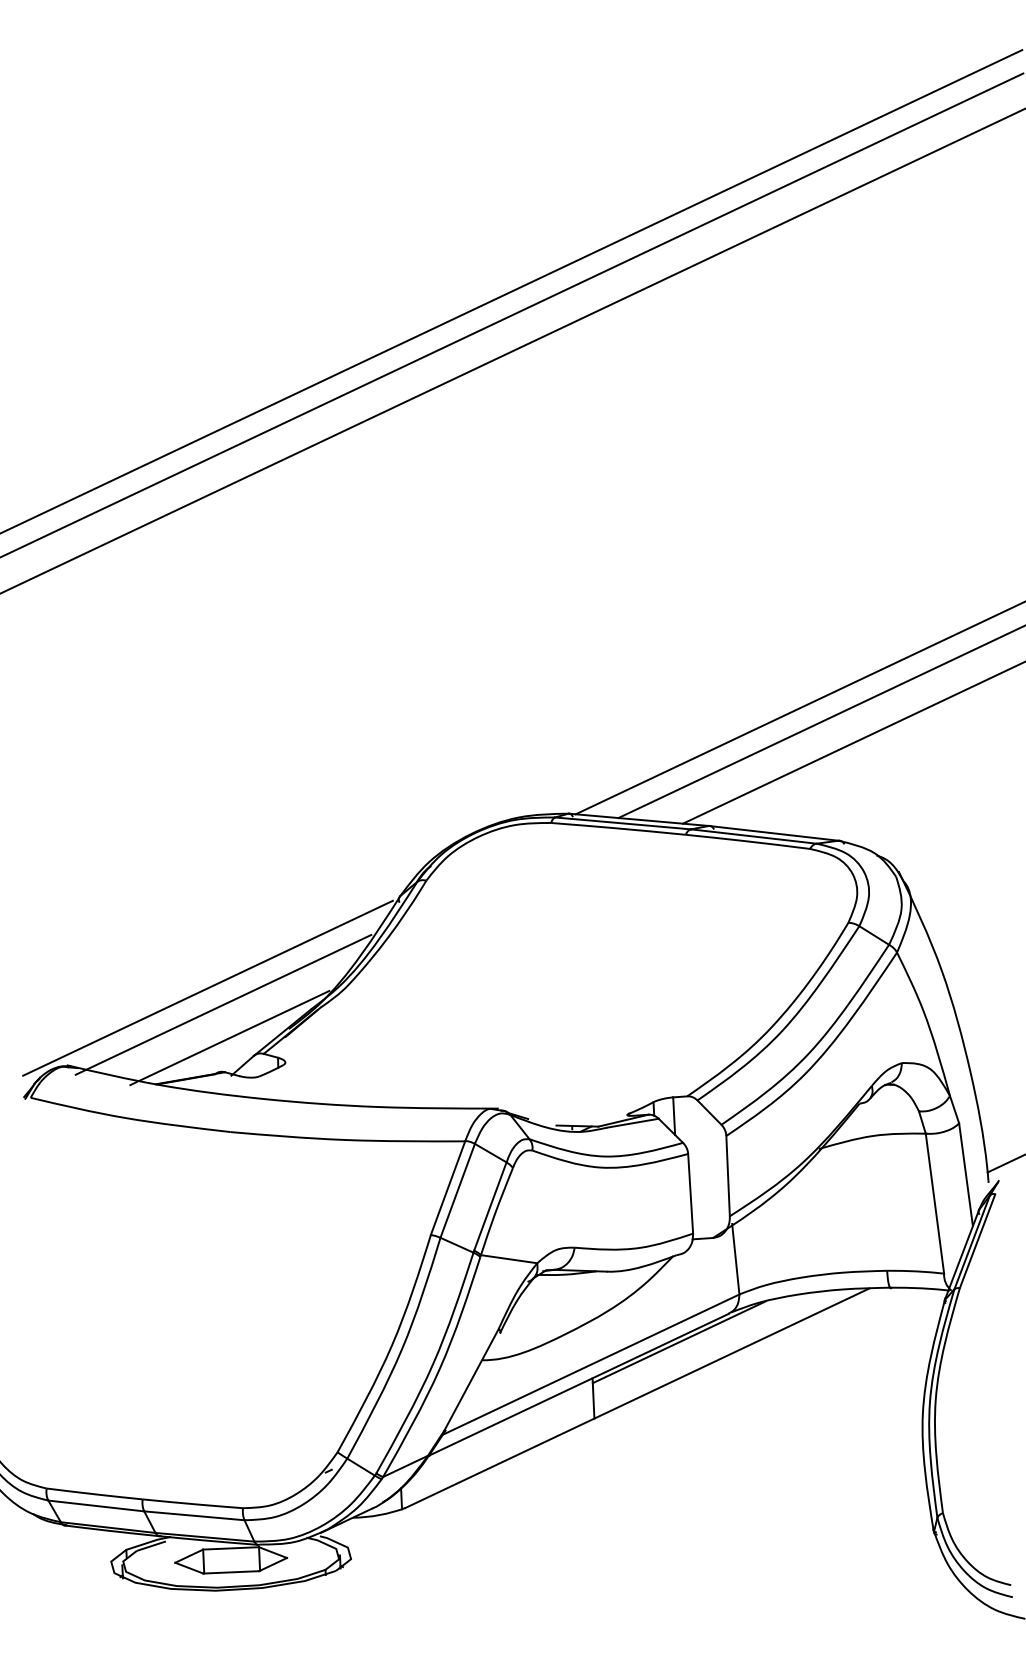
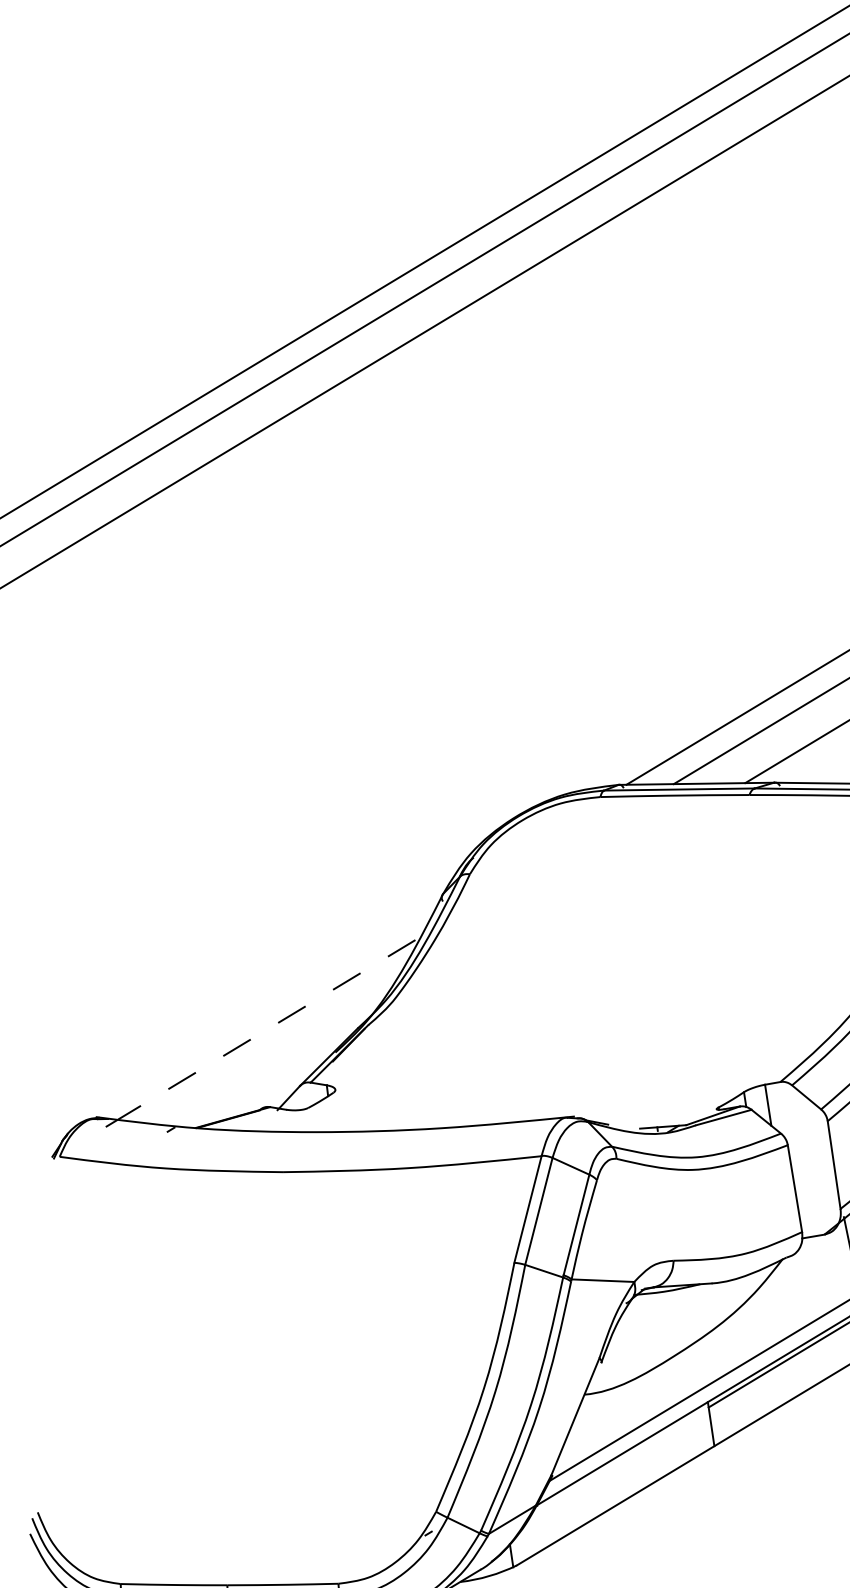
line: (207, 987) -> (241, 1016), removed
line: (228, 1002) -> (266, 1030), solid -> dashed
line: (234, 1035) -> (276, 1065), removed

